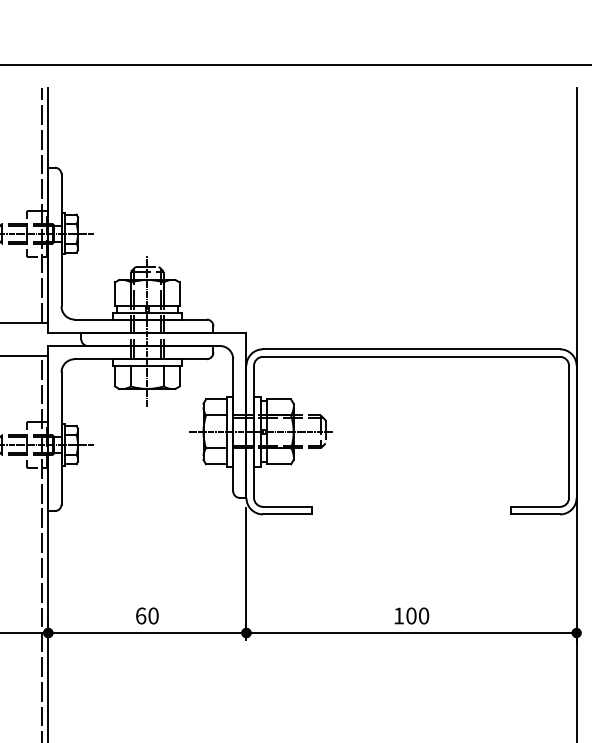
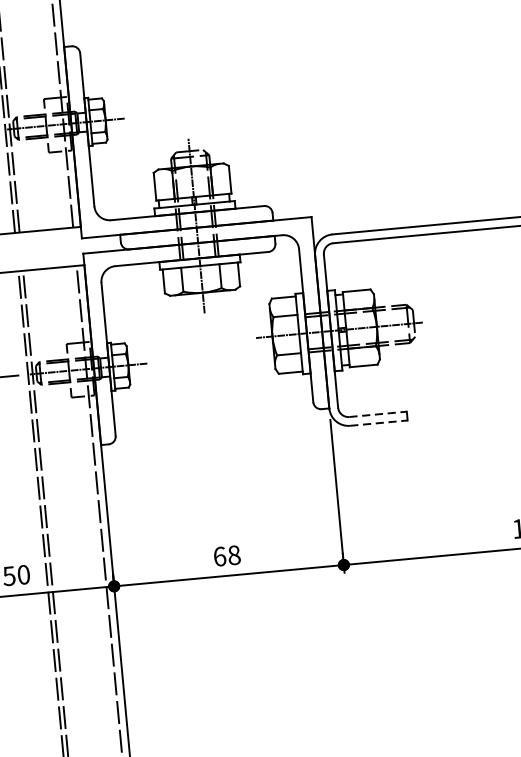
line: (287, 506) -> (377, 413), solid -> dashed
line: (287, 514) -> (378, 423), solid -> dashed
text: (153, 616) -> (234, 555), 60 -> 68

